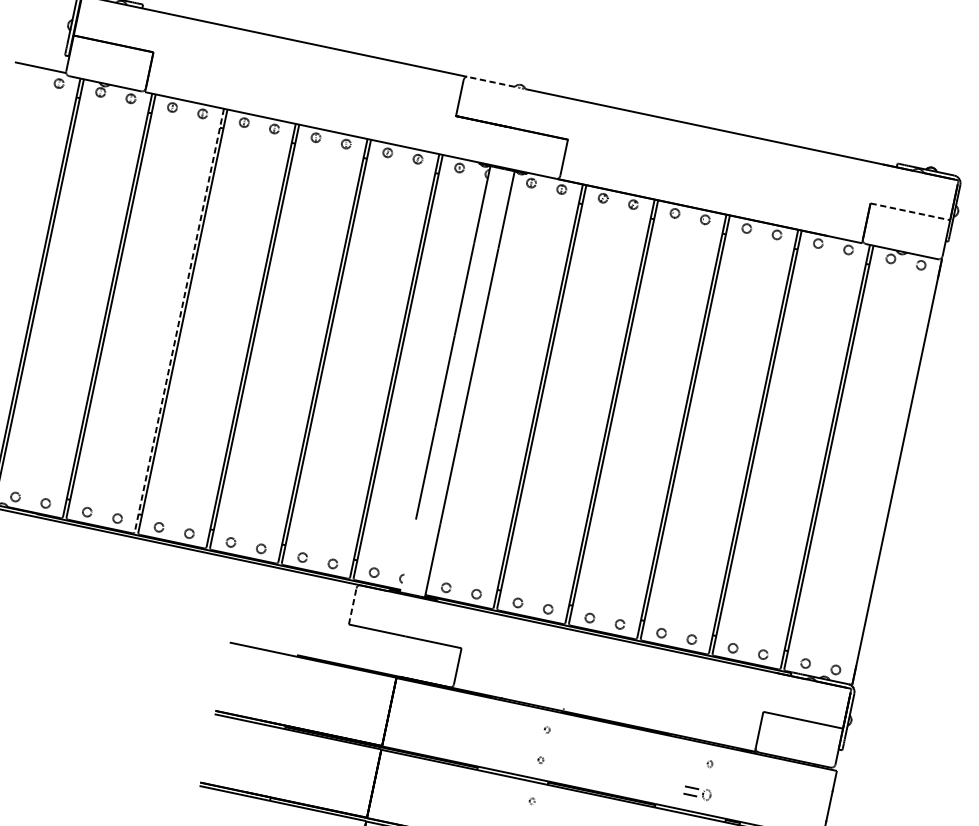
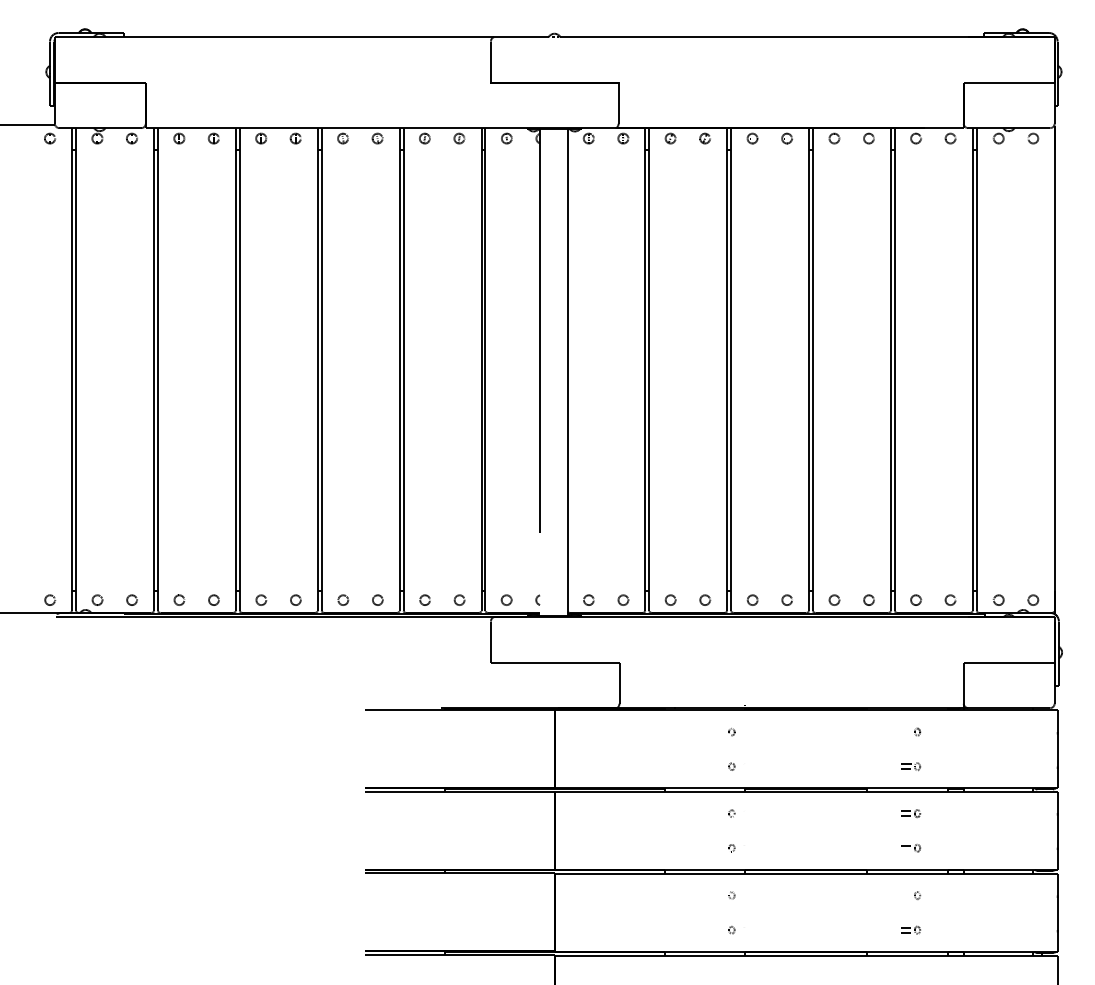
line: (490, 81) -> (520, 37), dashed -> solid
line: (910, 211) -> (1009, 82), dashed -> solid
line: (179, 320) -> (235, 369), dashed -> solid
line: (352, 606) -> (490, 642), dashed -> solid
part: (698, 793) -> (911, 766), size x0.62

